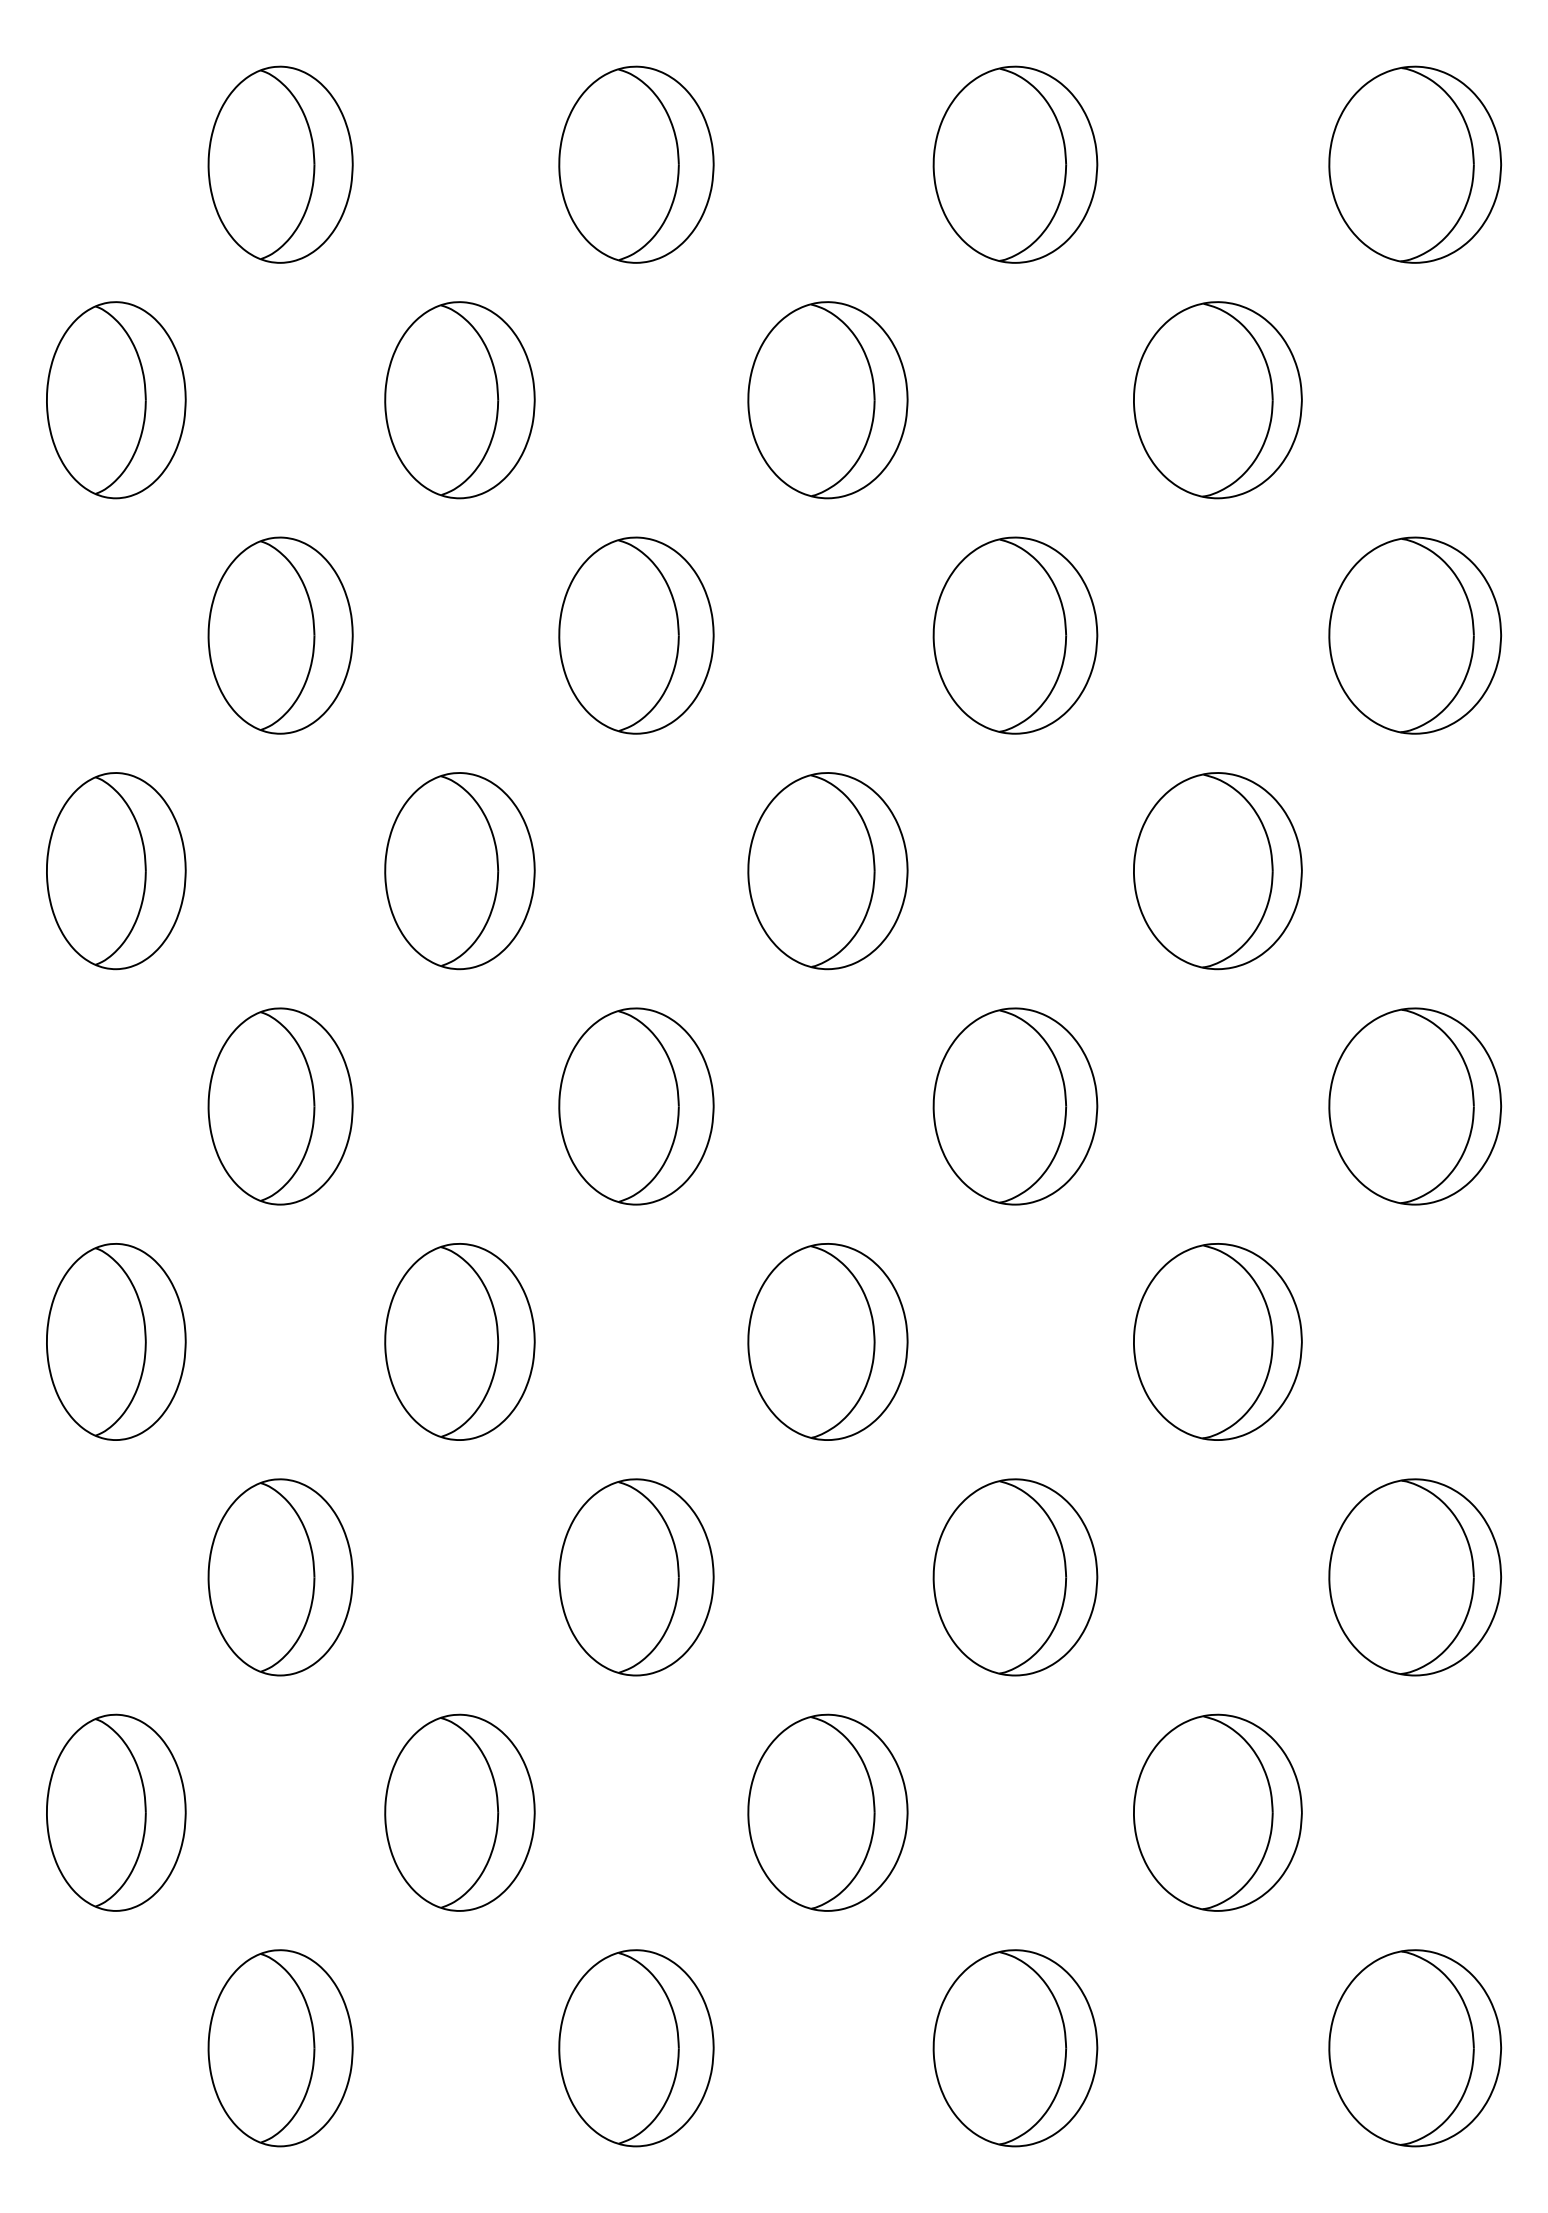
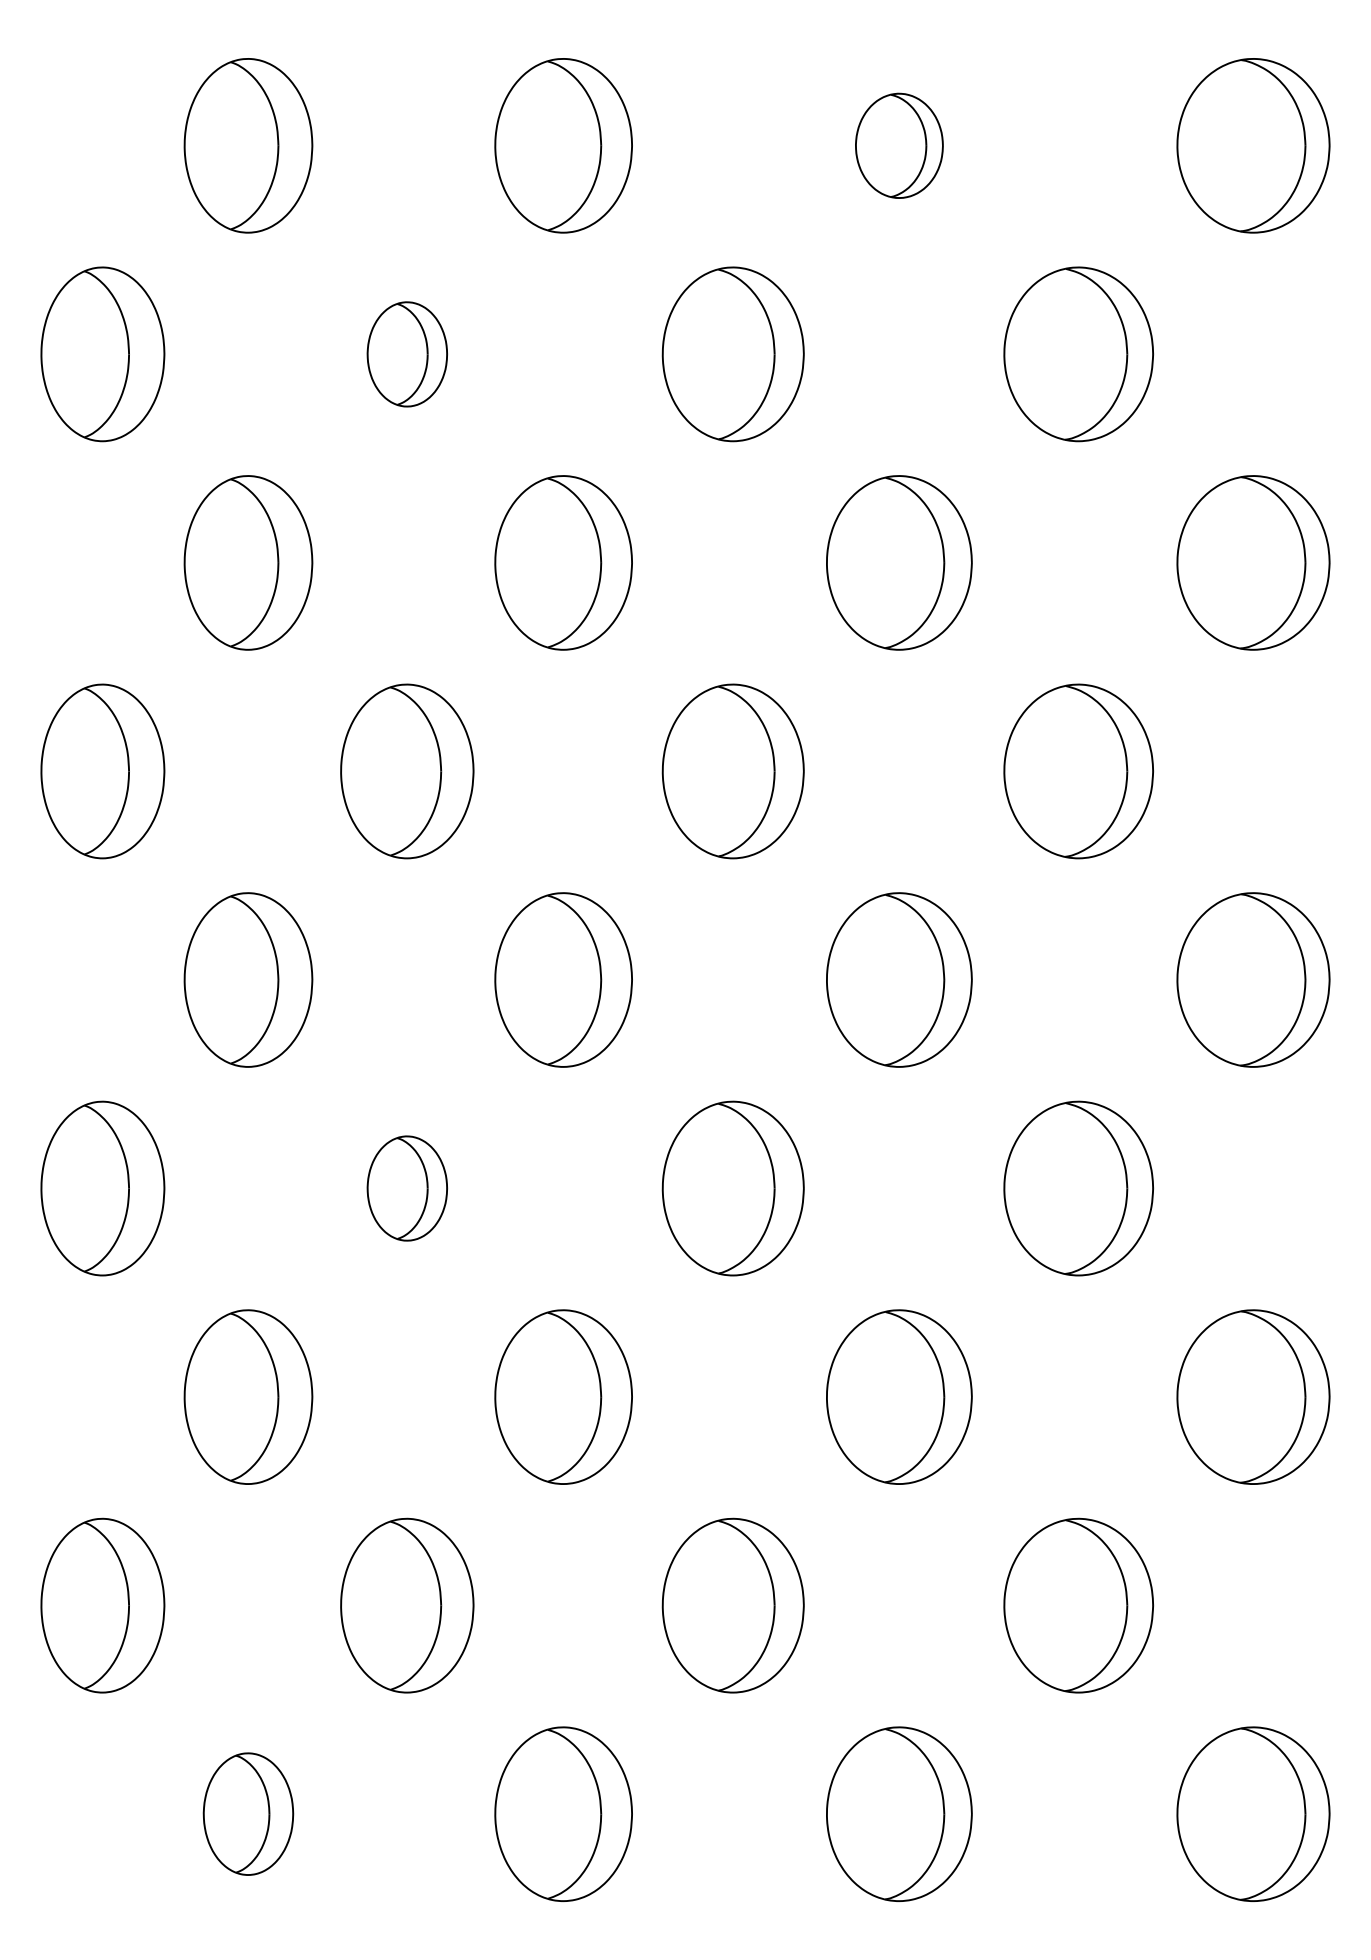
part: (1015, 164) -> (899, 145), size x0.6
part: (460, 400) -> (407, 354), size x0.6
part: (460, 1341) -> (407, 1188), size x0.6
part: (280, 2047) -> (248, 1813), size x0.7

